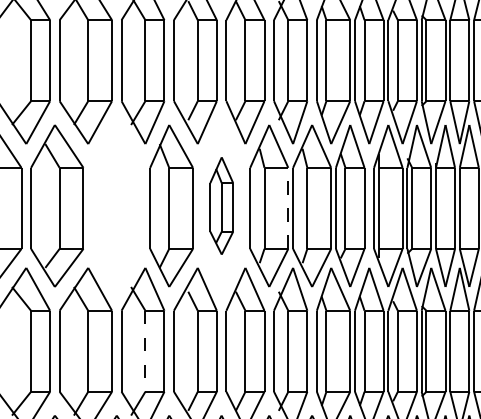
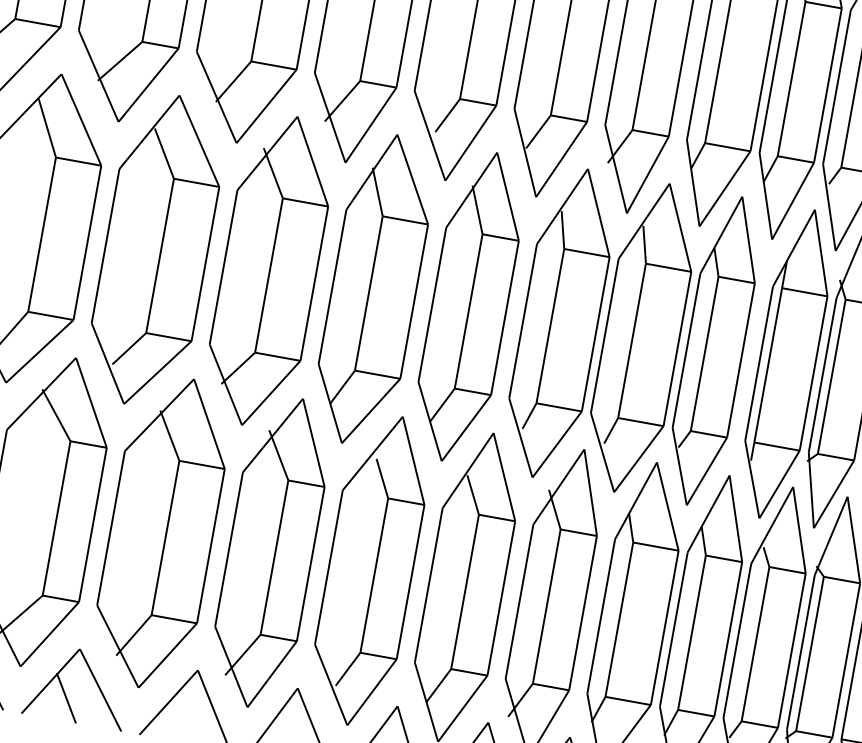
part: (116, 205) -> (269, 269), added
part: (221, 205) -> (469, 305), size x1.67
line: (288, 207) -> (596, 332), dashed -> solid
line: (145, 351) -> (274, 558), dashed -> solid

